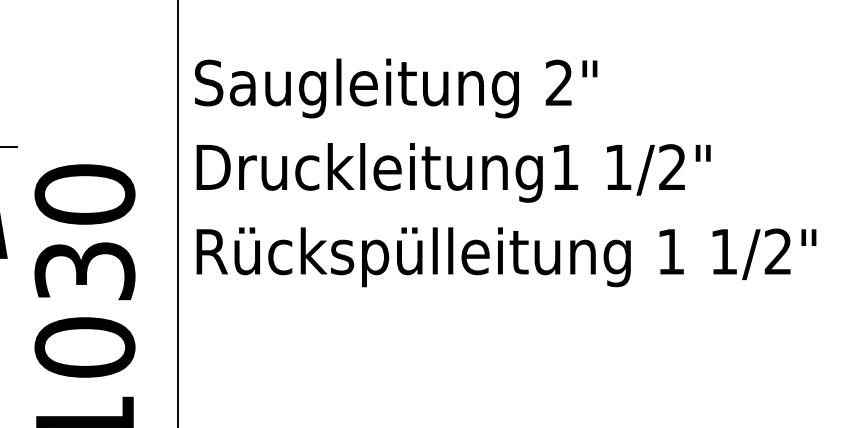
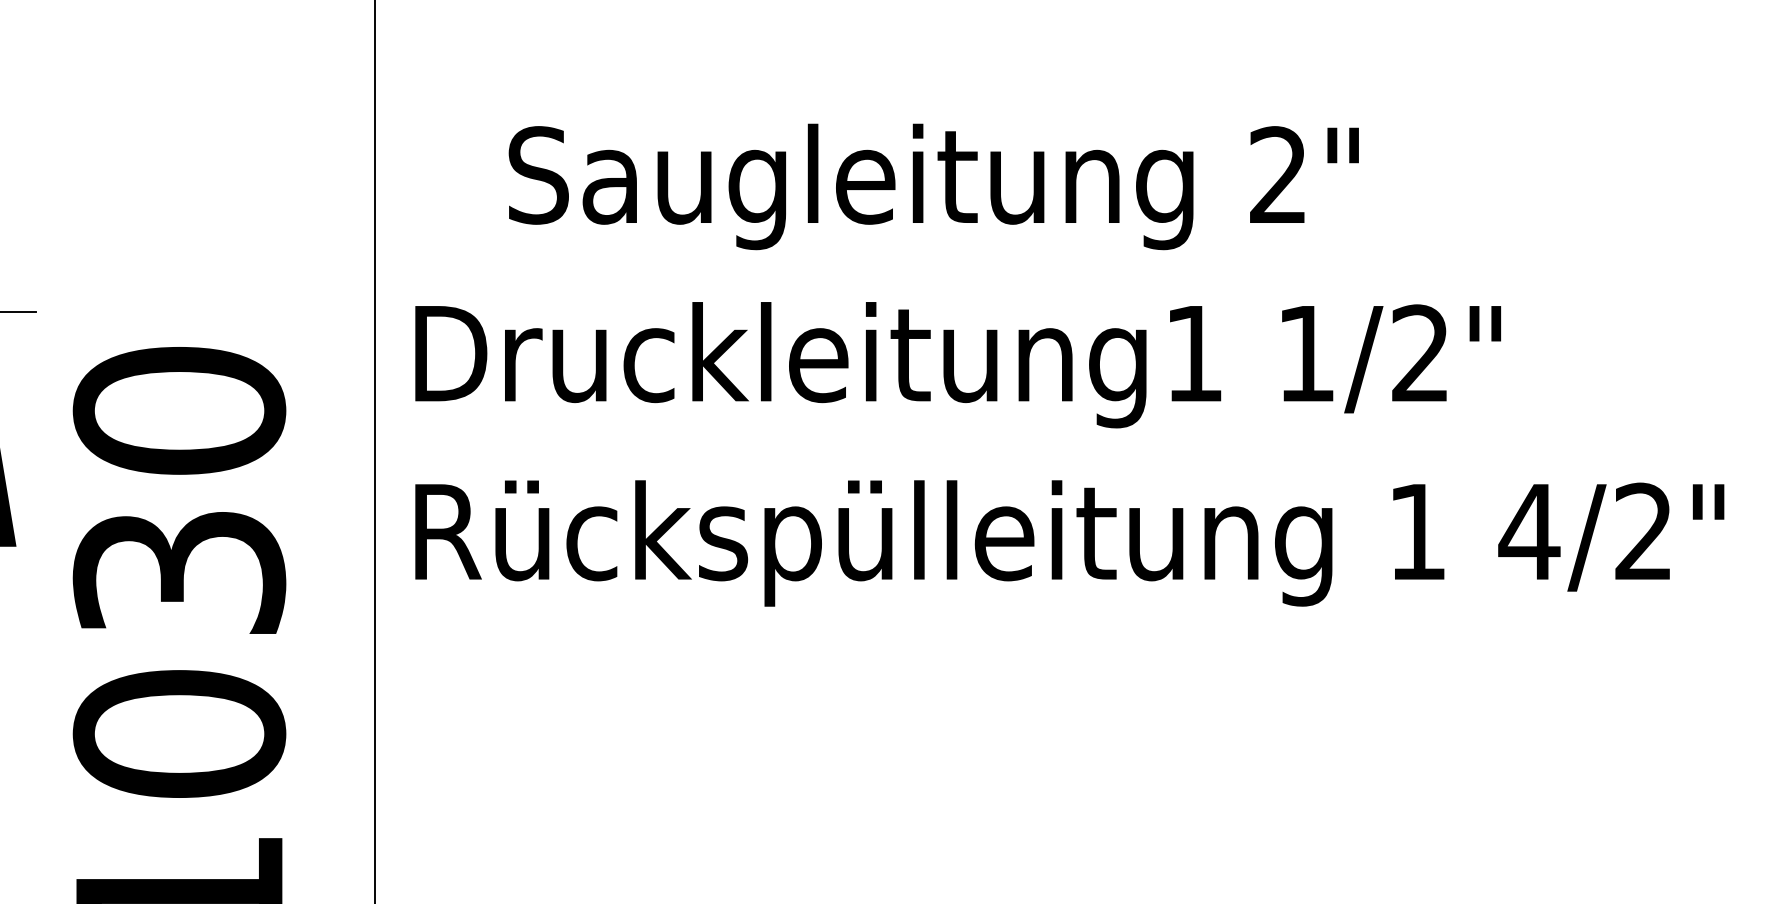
text: (396, 88) -> (934, 186), moved
text: (723, 251) -> (1528, 531), 1/2" -> 4/2"

